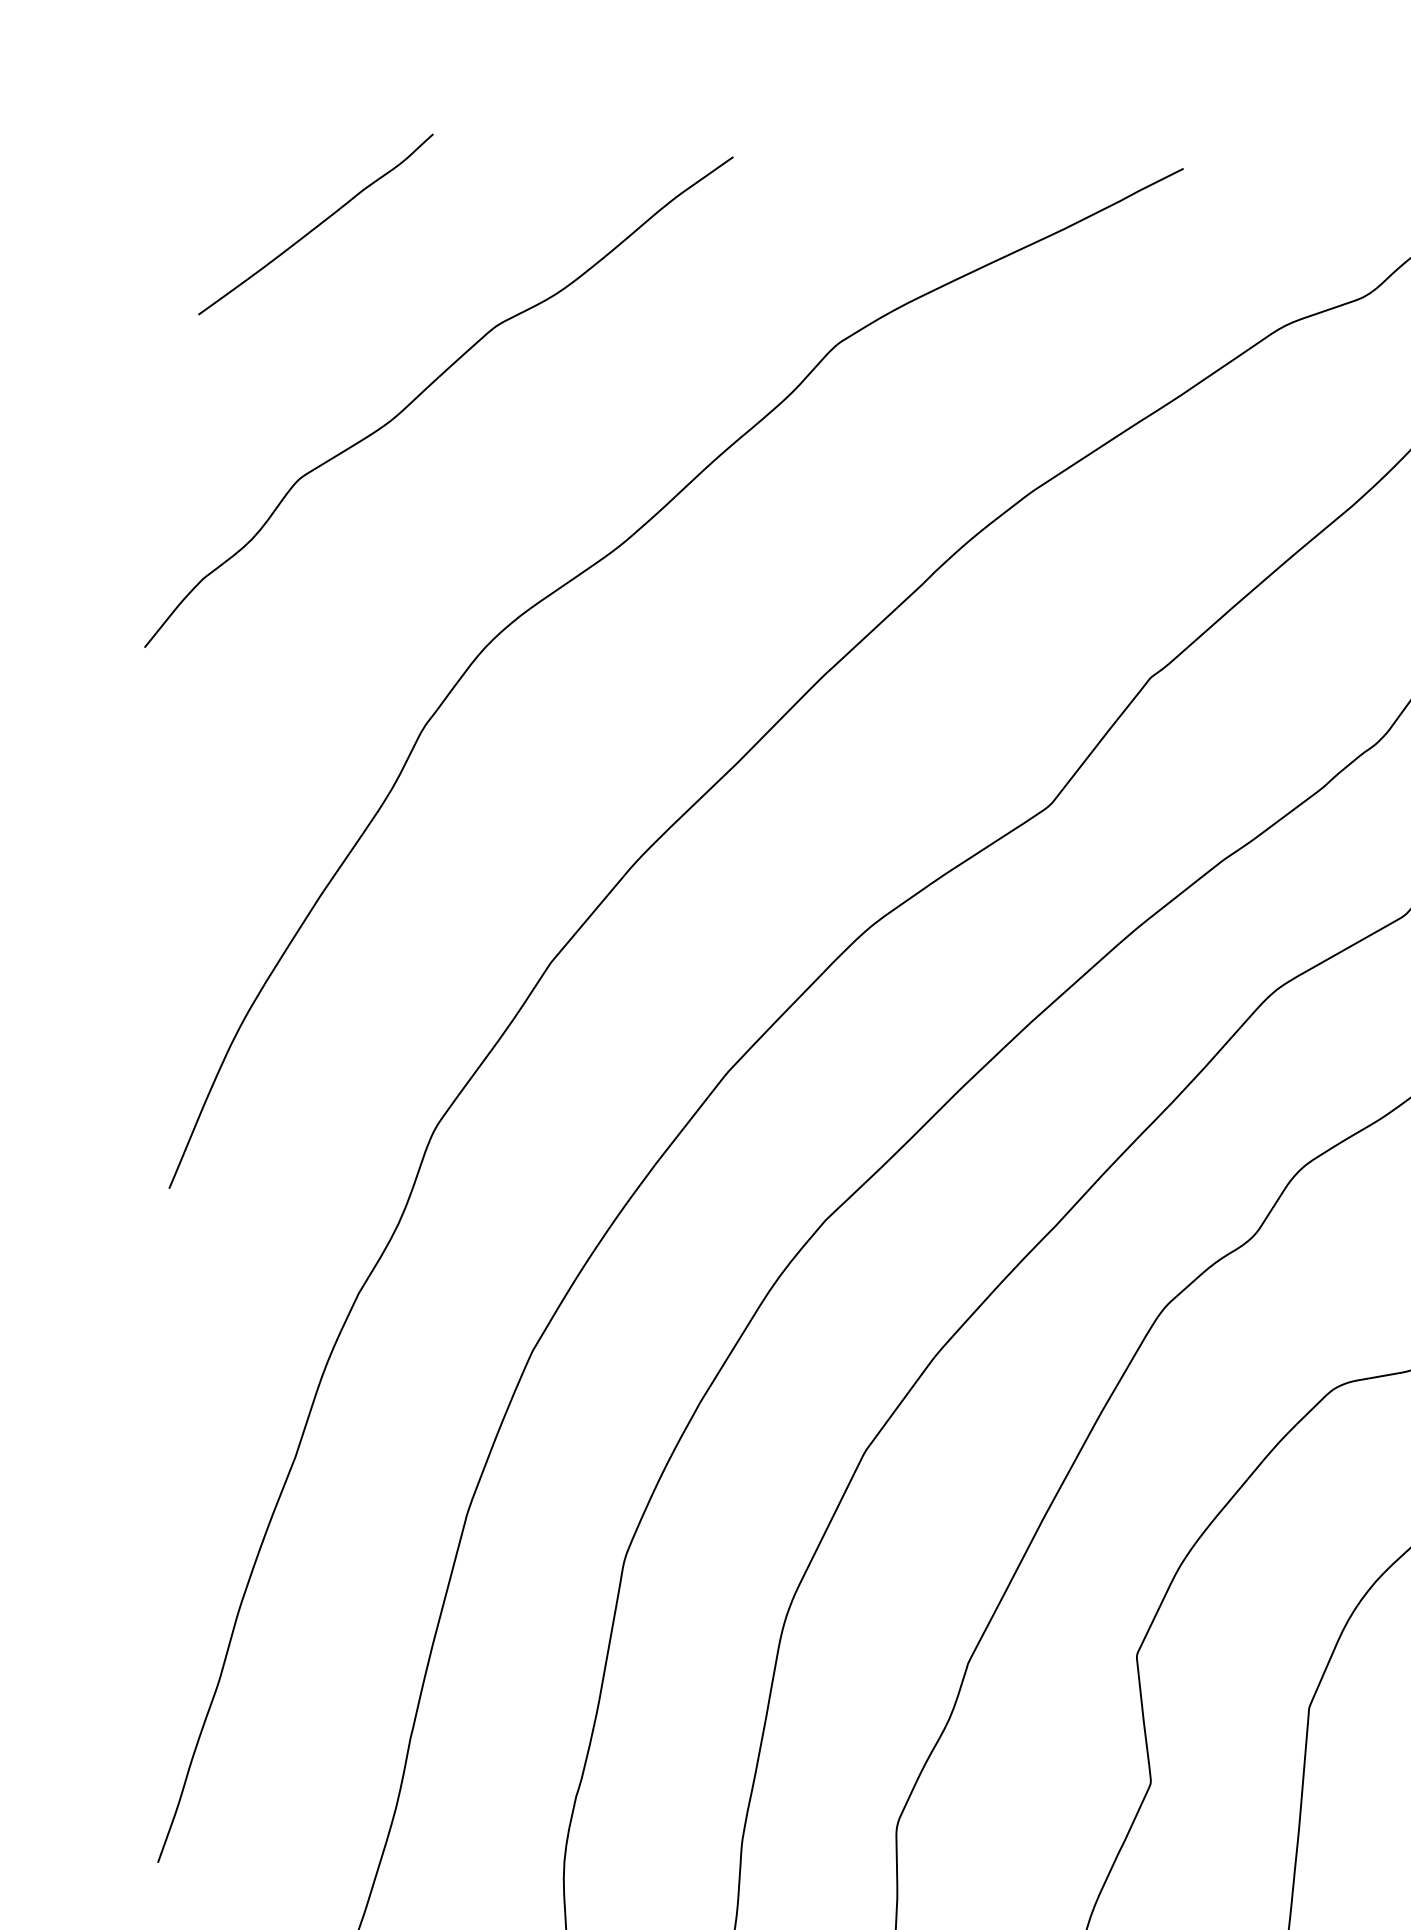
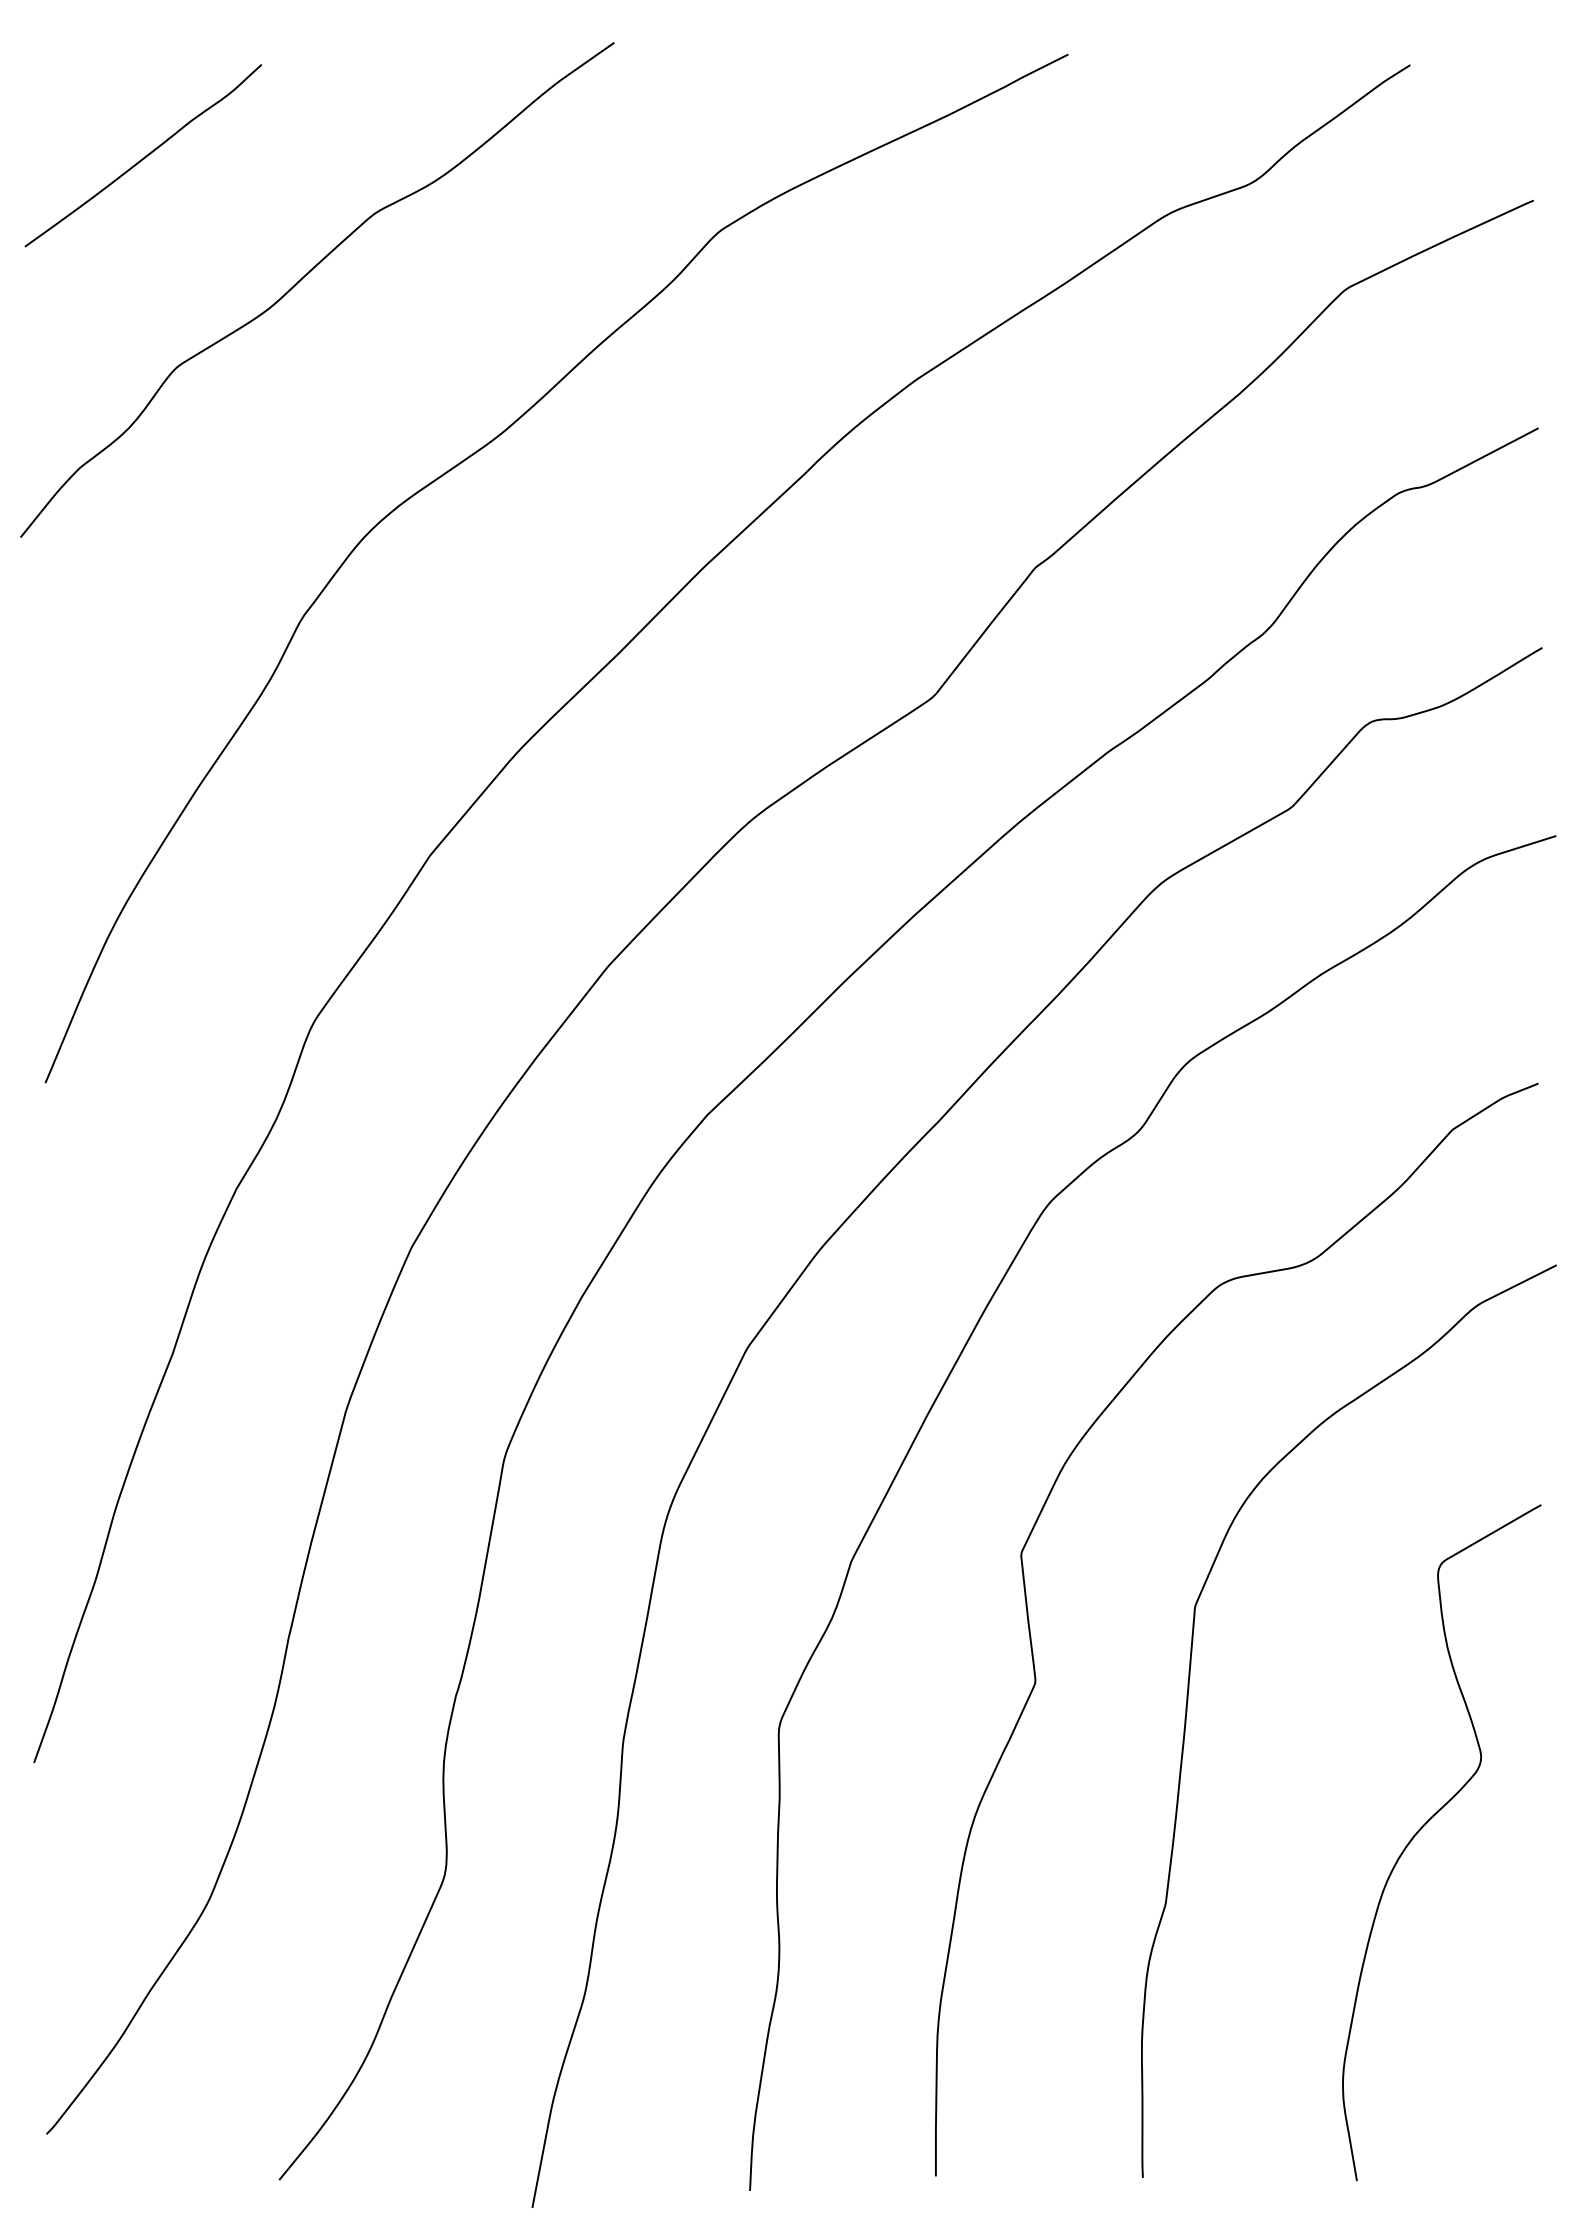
curve: (317, 225) -> (144, 156), moved

